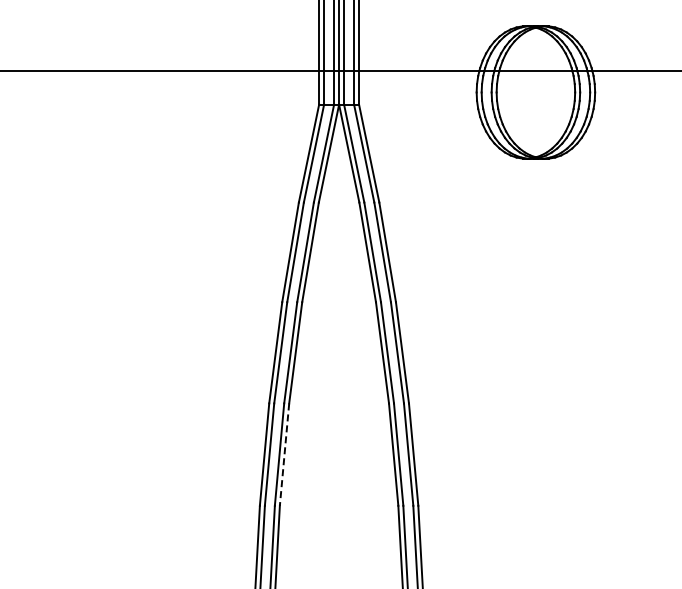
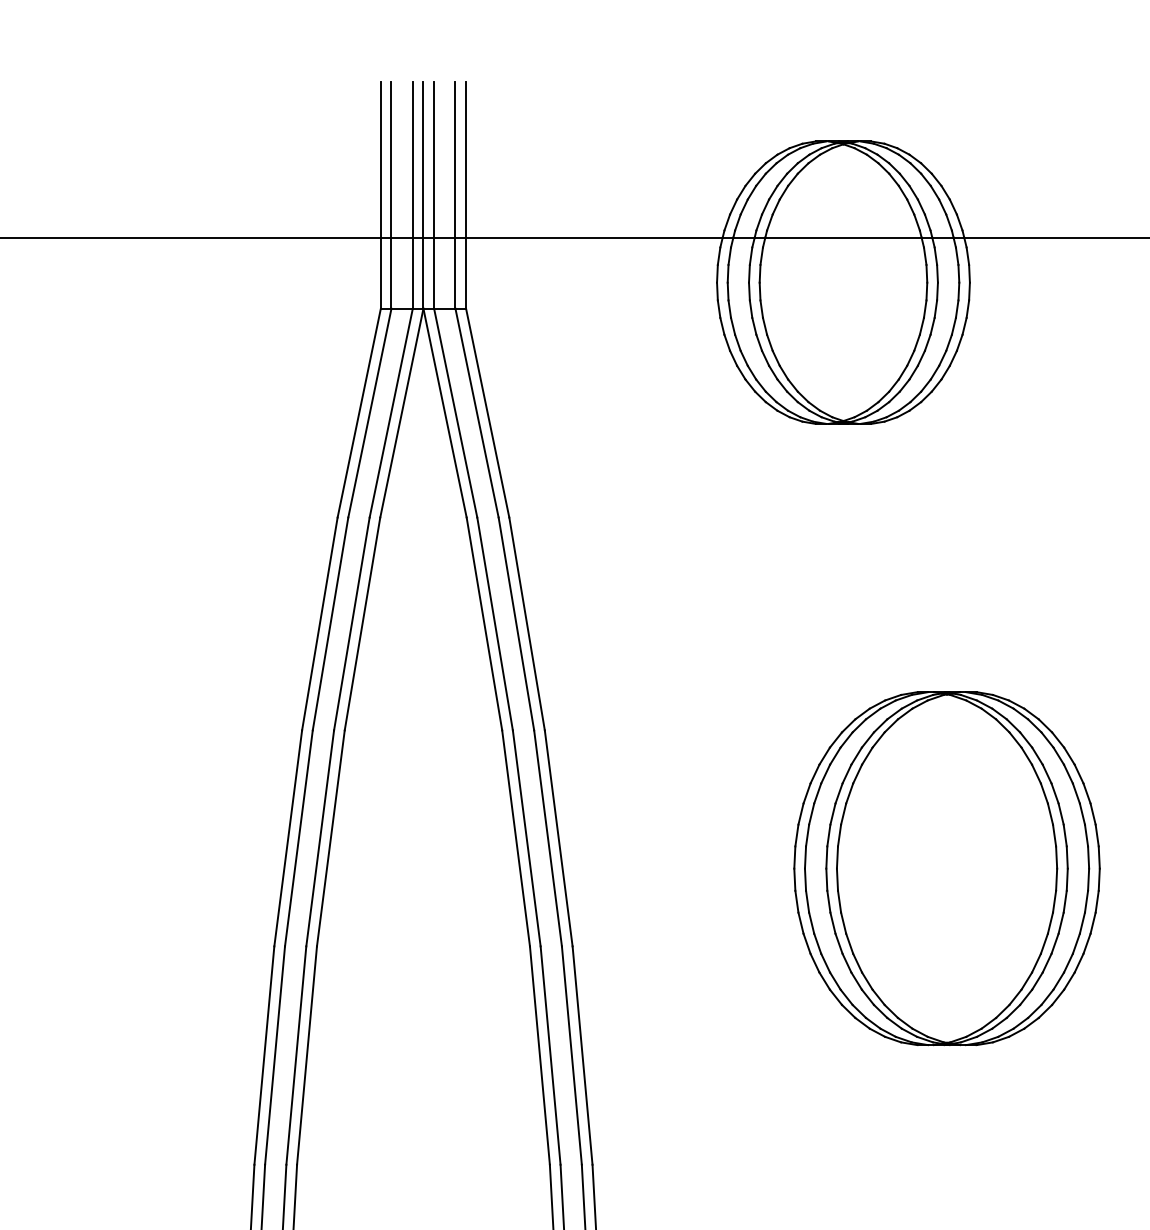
part: (583, 366) -> (945, 867), added
line: (284, 455) -> (306, 1057), dashed -> solid

